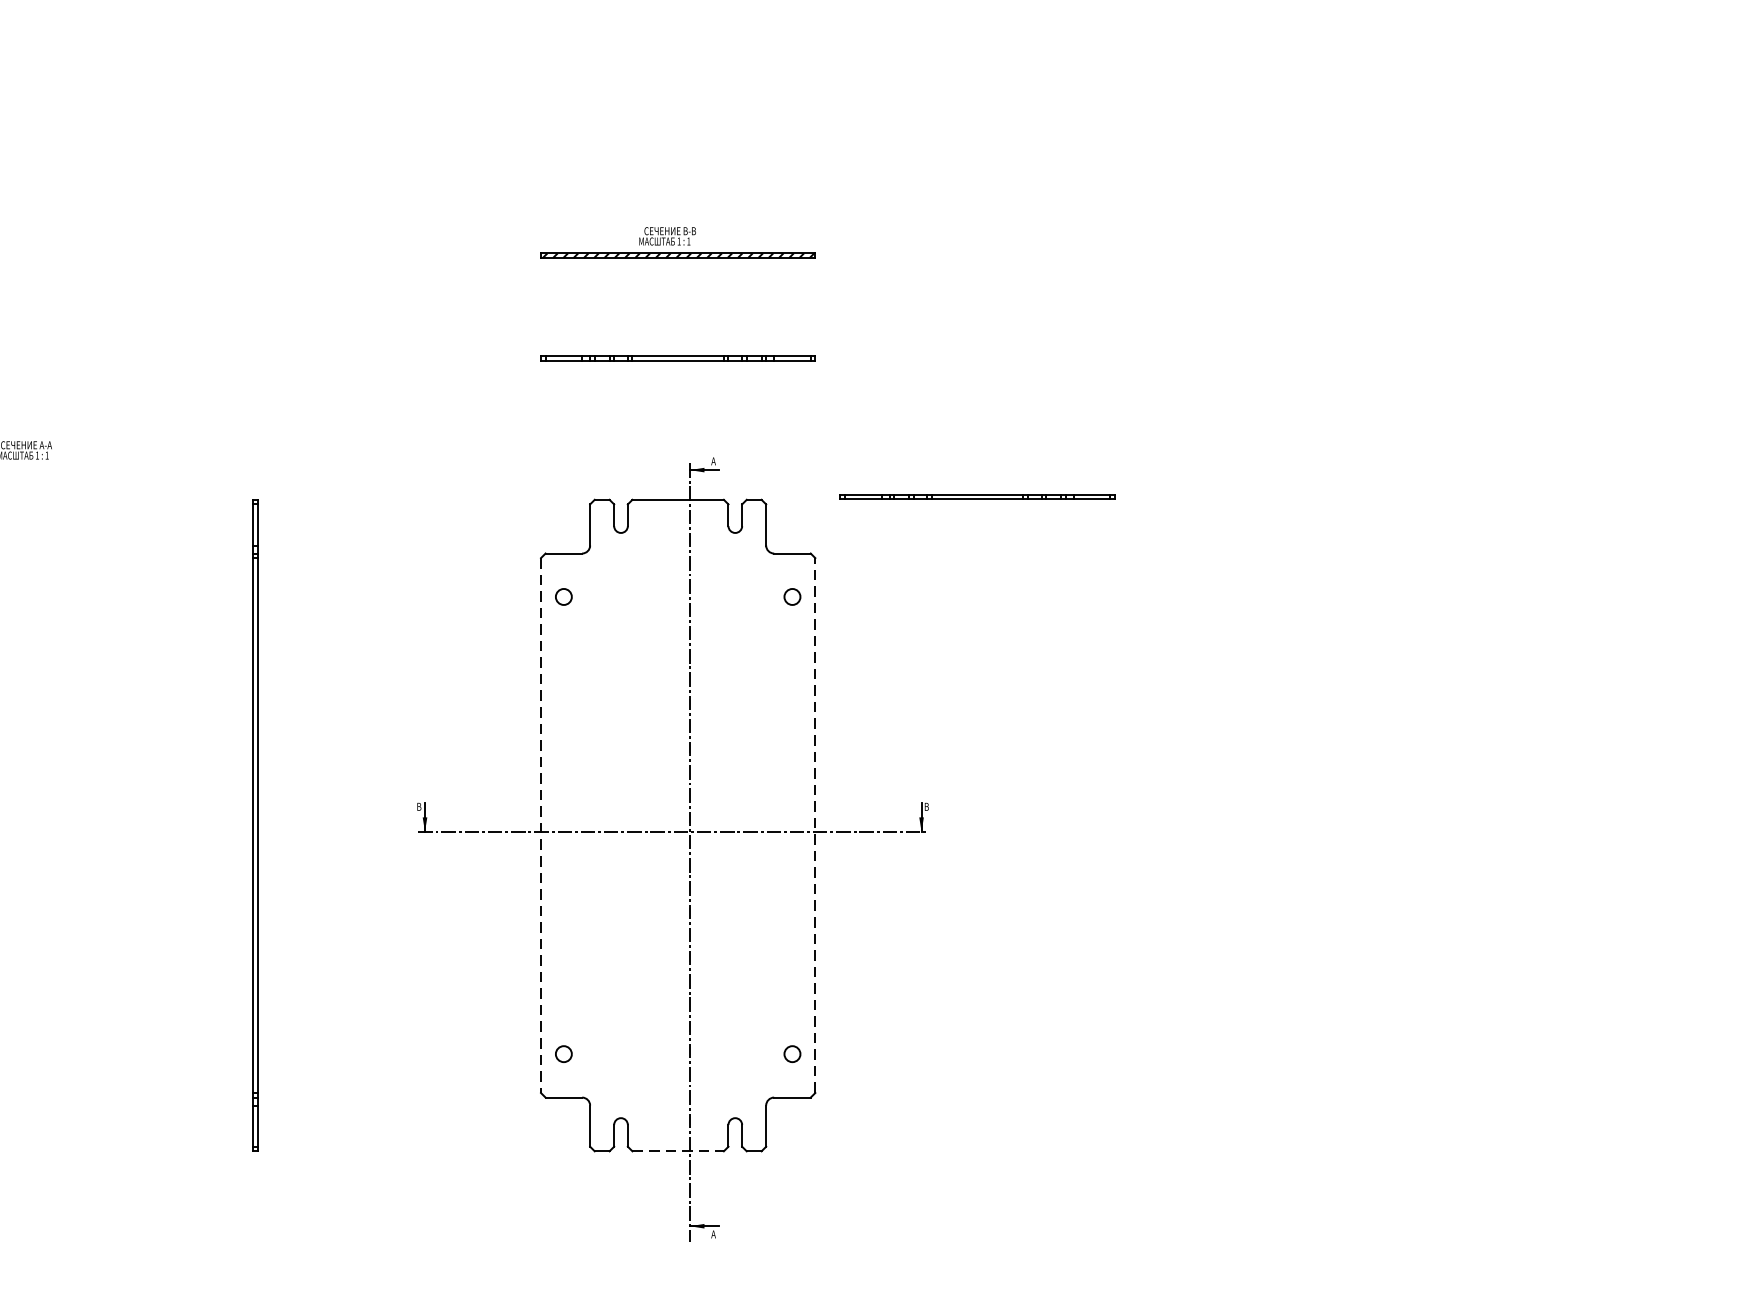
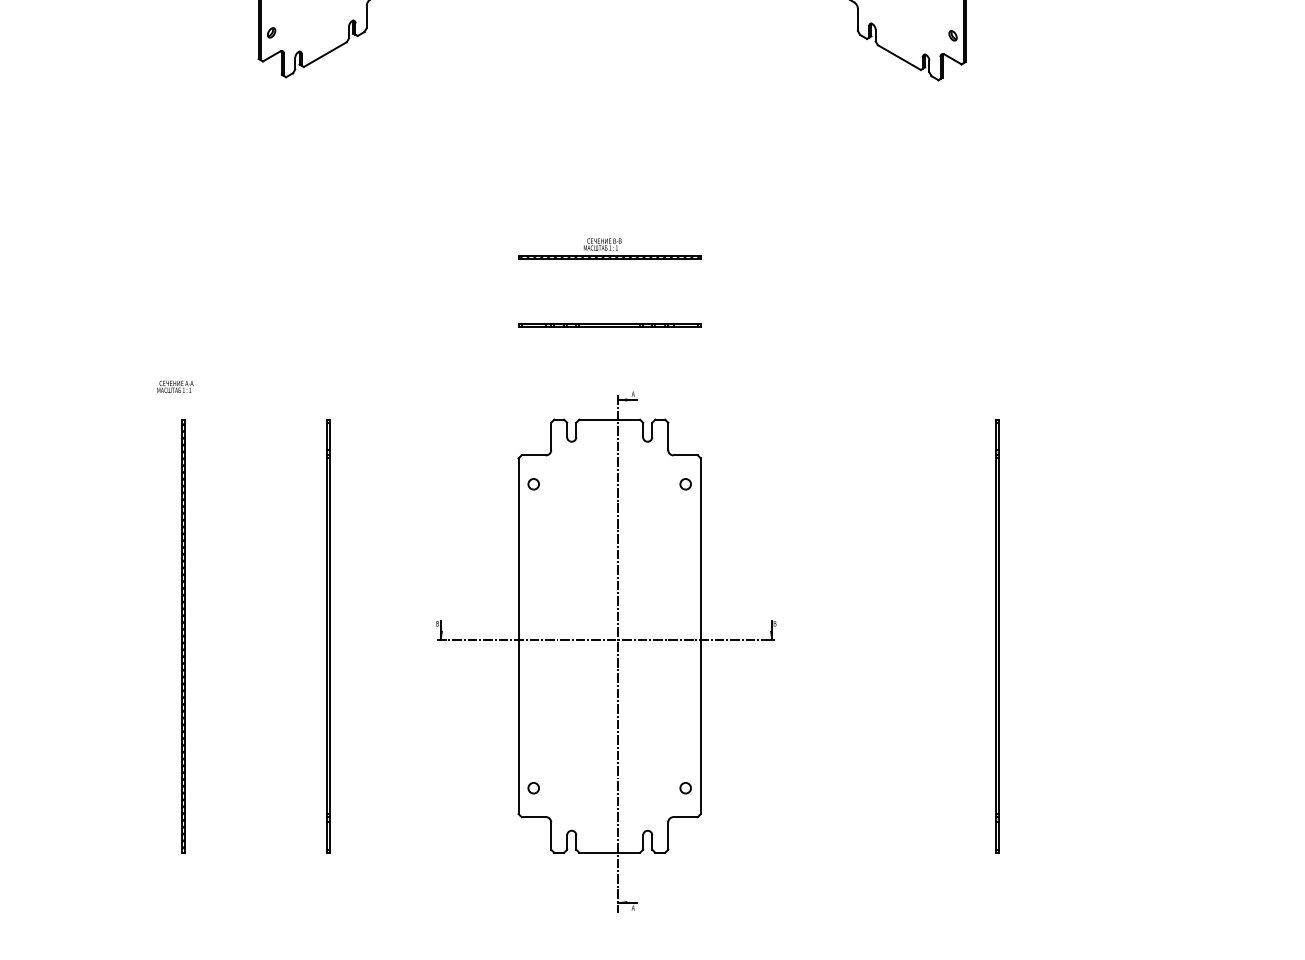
line: (977, 494) -> (808, 416), removed
line: (36, 825) -> (183, 636), added
line: (540, 825) -> (518, 636), dashed -> solid
line: (814, 825) -> (700, 636), dashed -> solid
line: (1259, 825) -> (996, 636), added
line: (679, 1150) -> (610, 852), dashed -> solid

